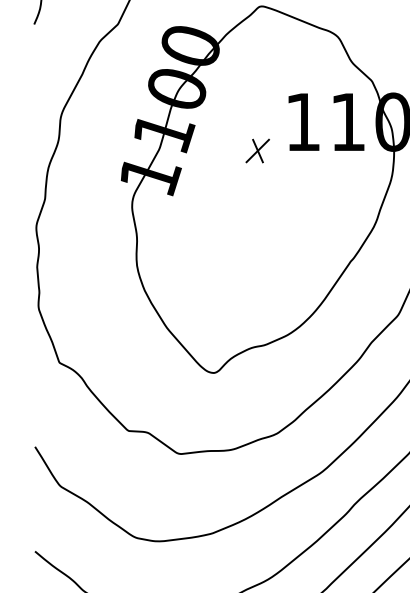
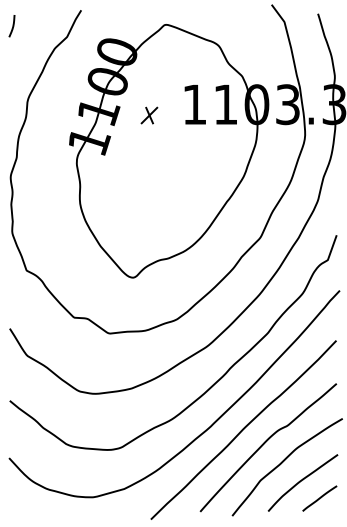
part: (257, 150) -> (149, 115), moved

